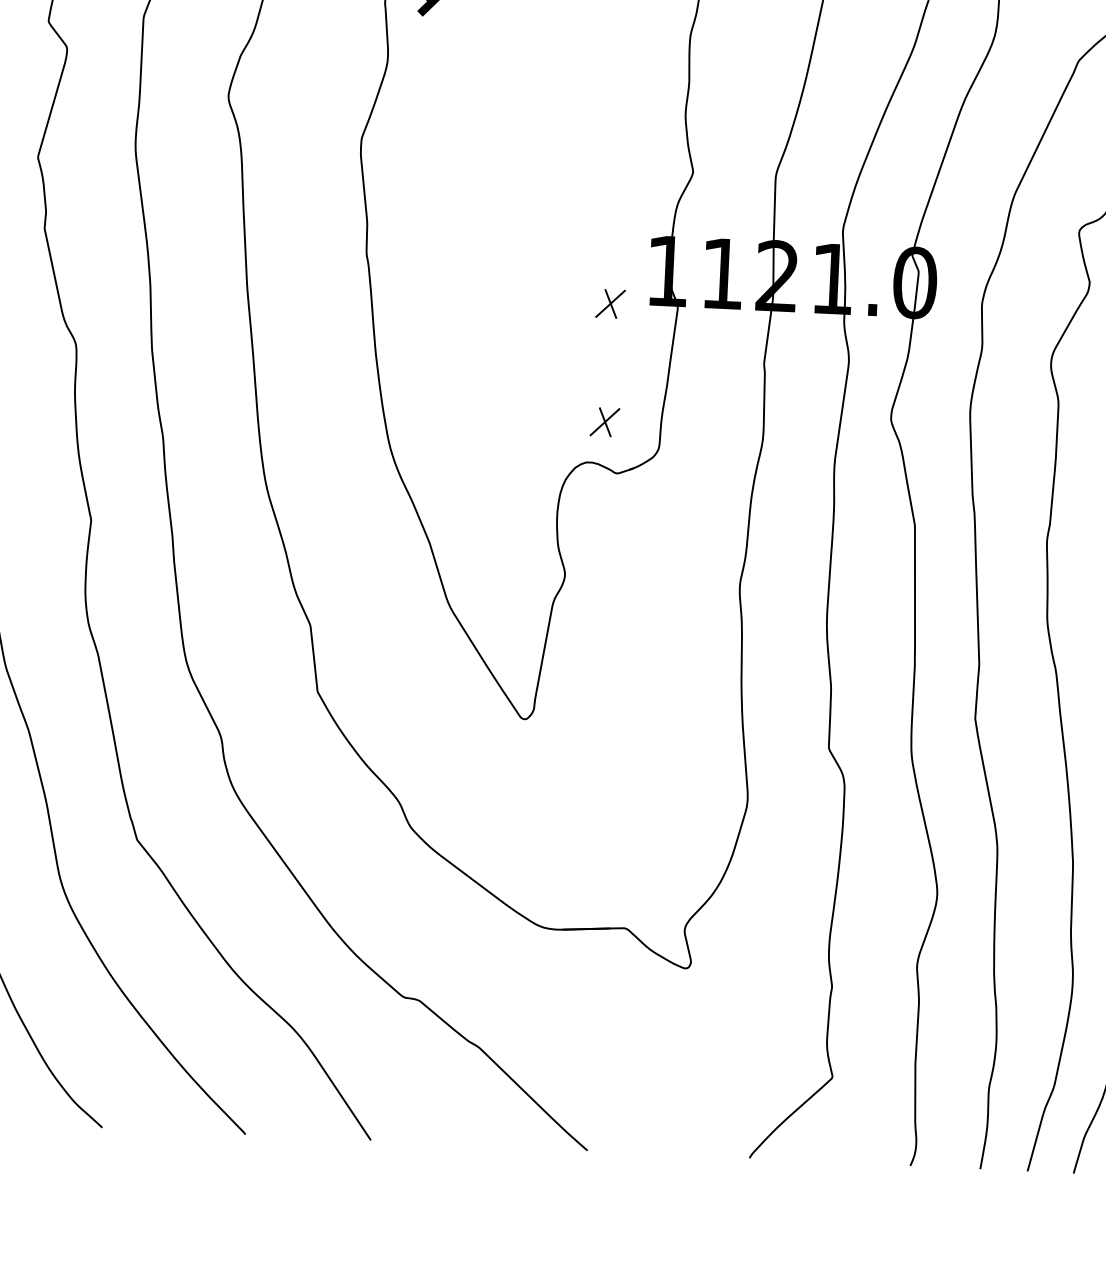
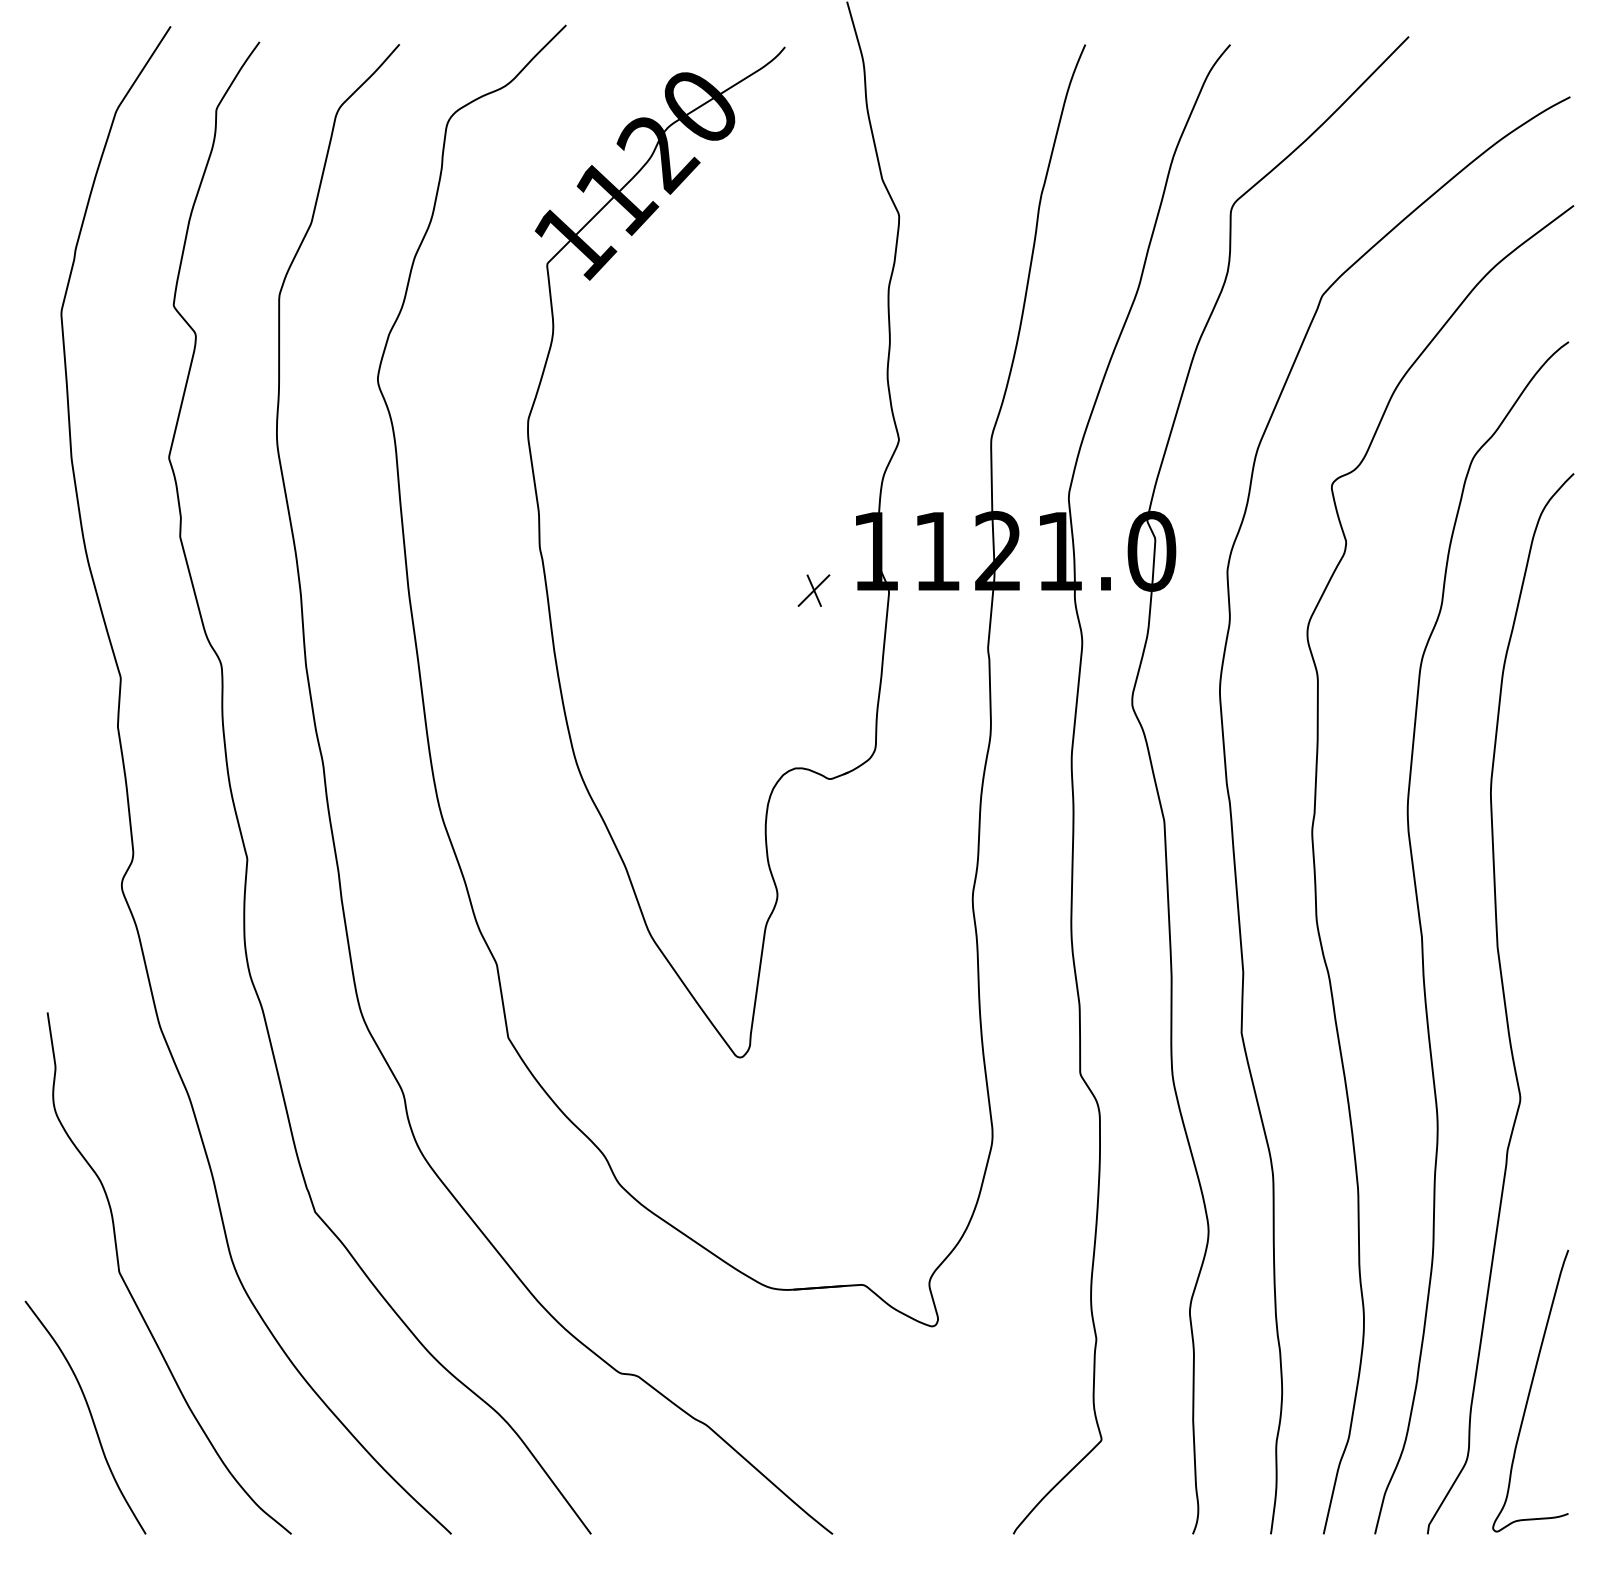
part: (604, 422) -> (813, 722), removed

